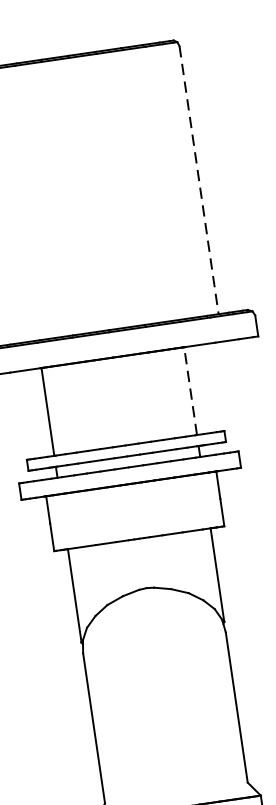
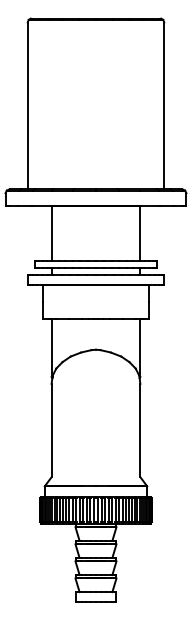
line: (199, 181) -> (164, 106), dashed -> solid
line: (190, 390) -> (140, 233), dashed -> solid

